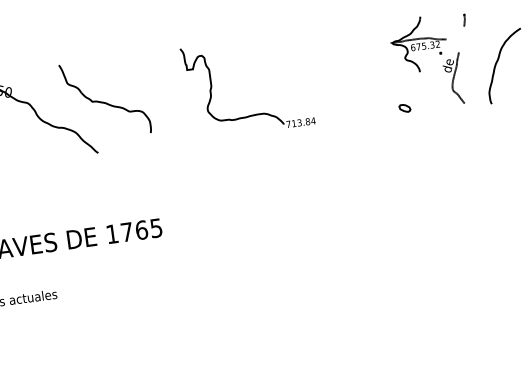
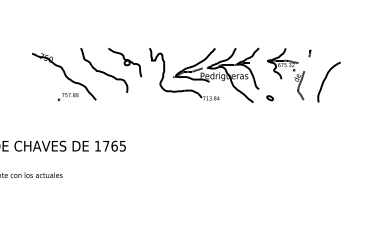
part: (141, 79) -> (125, 62), added
part: (304, 79) -> (216, 74), added
part: (46, 153) -> (67, 96), added

